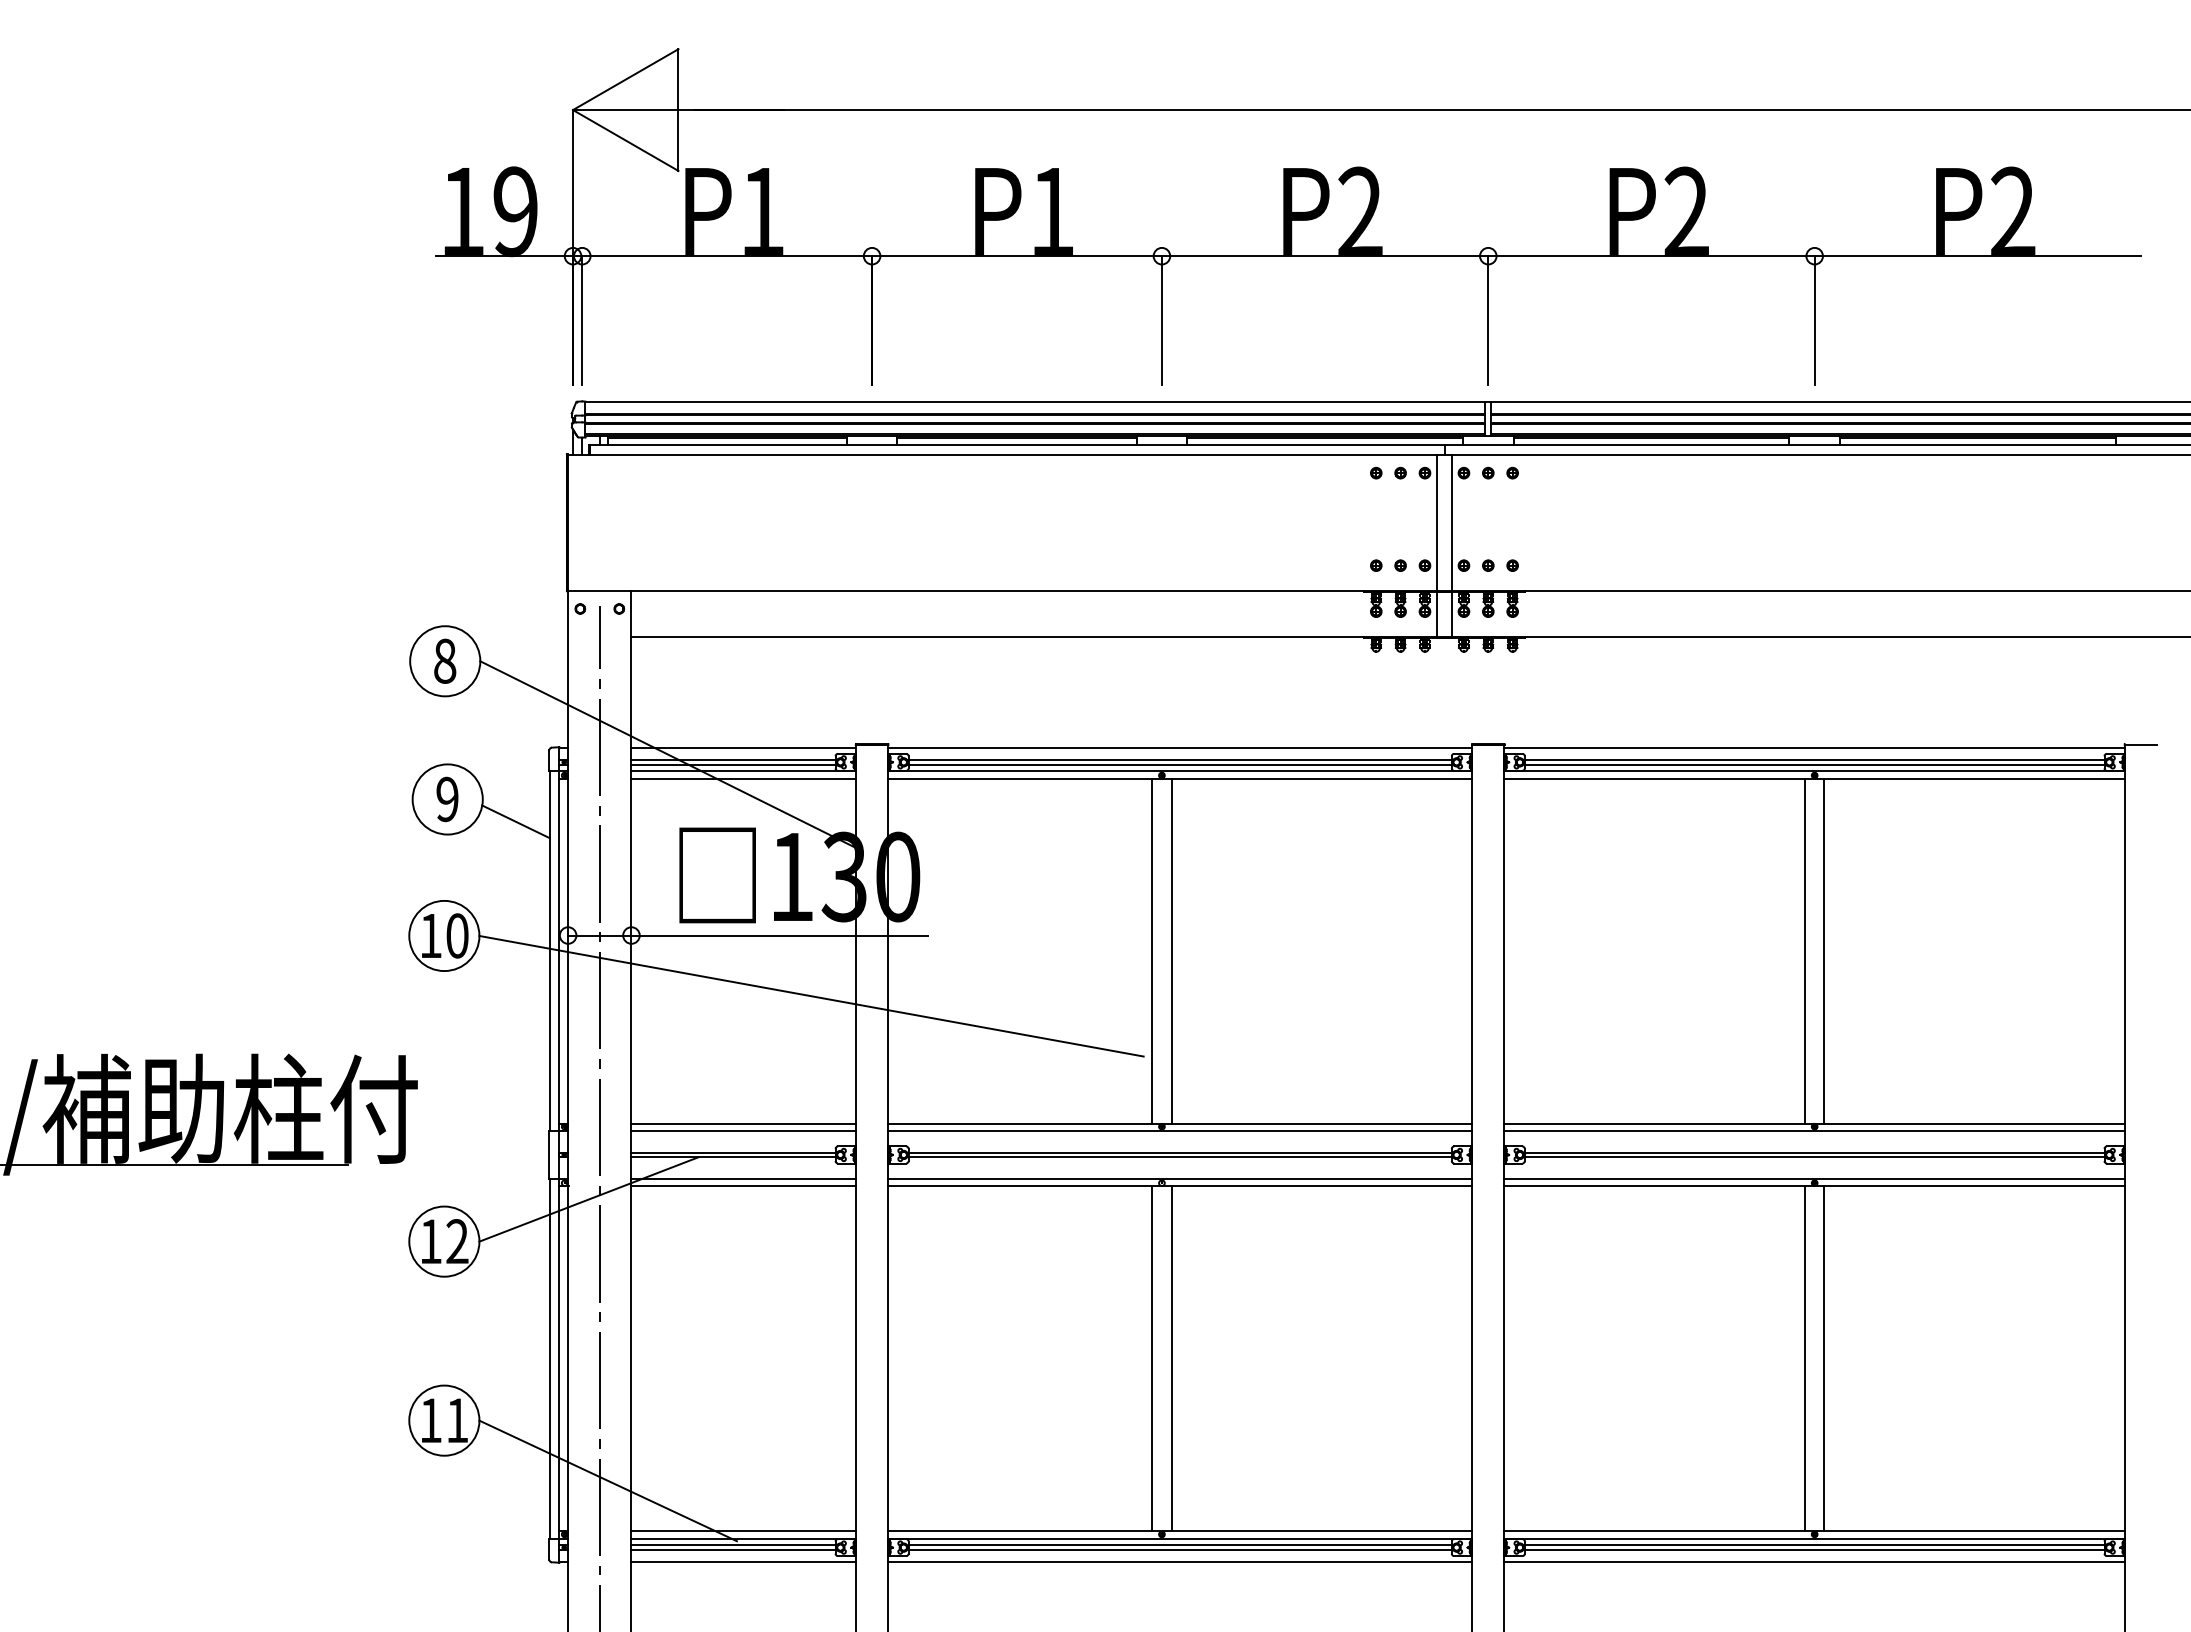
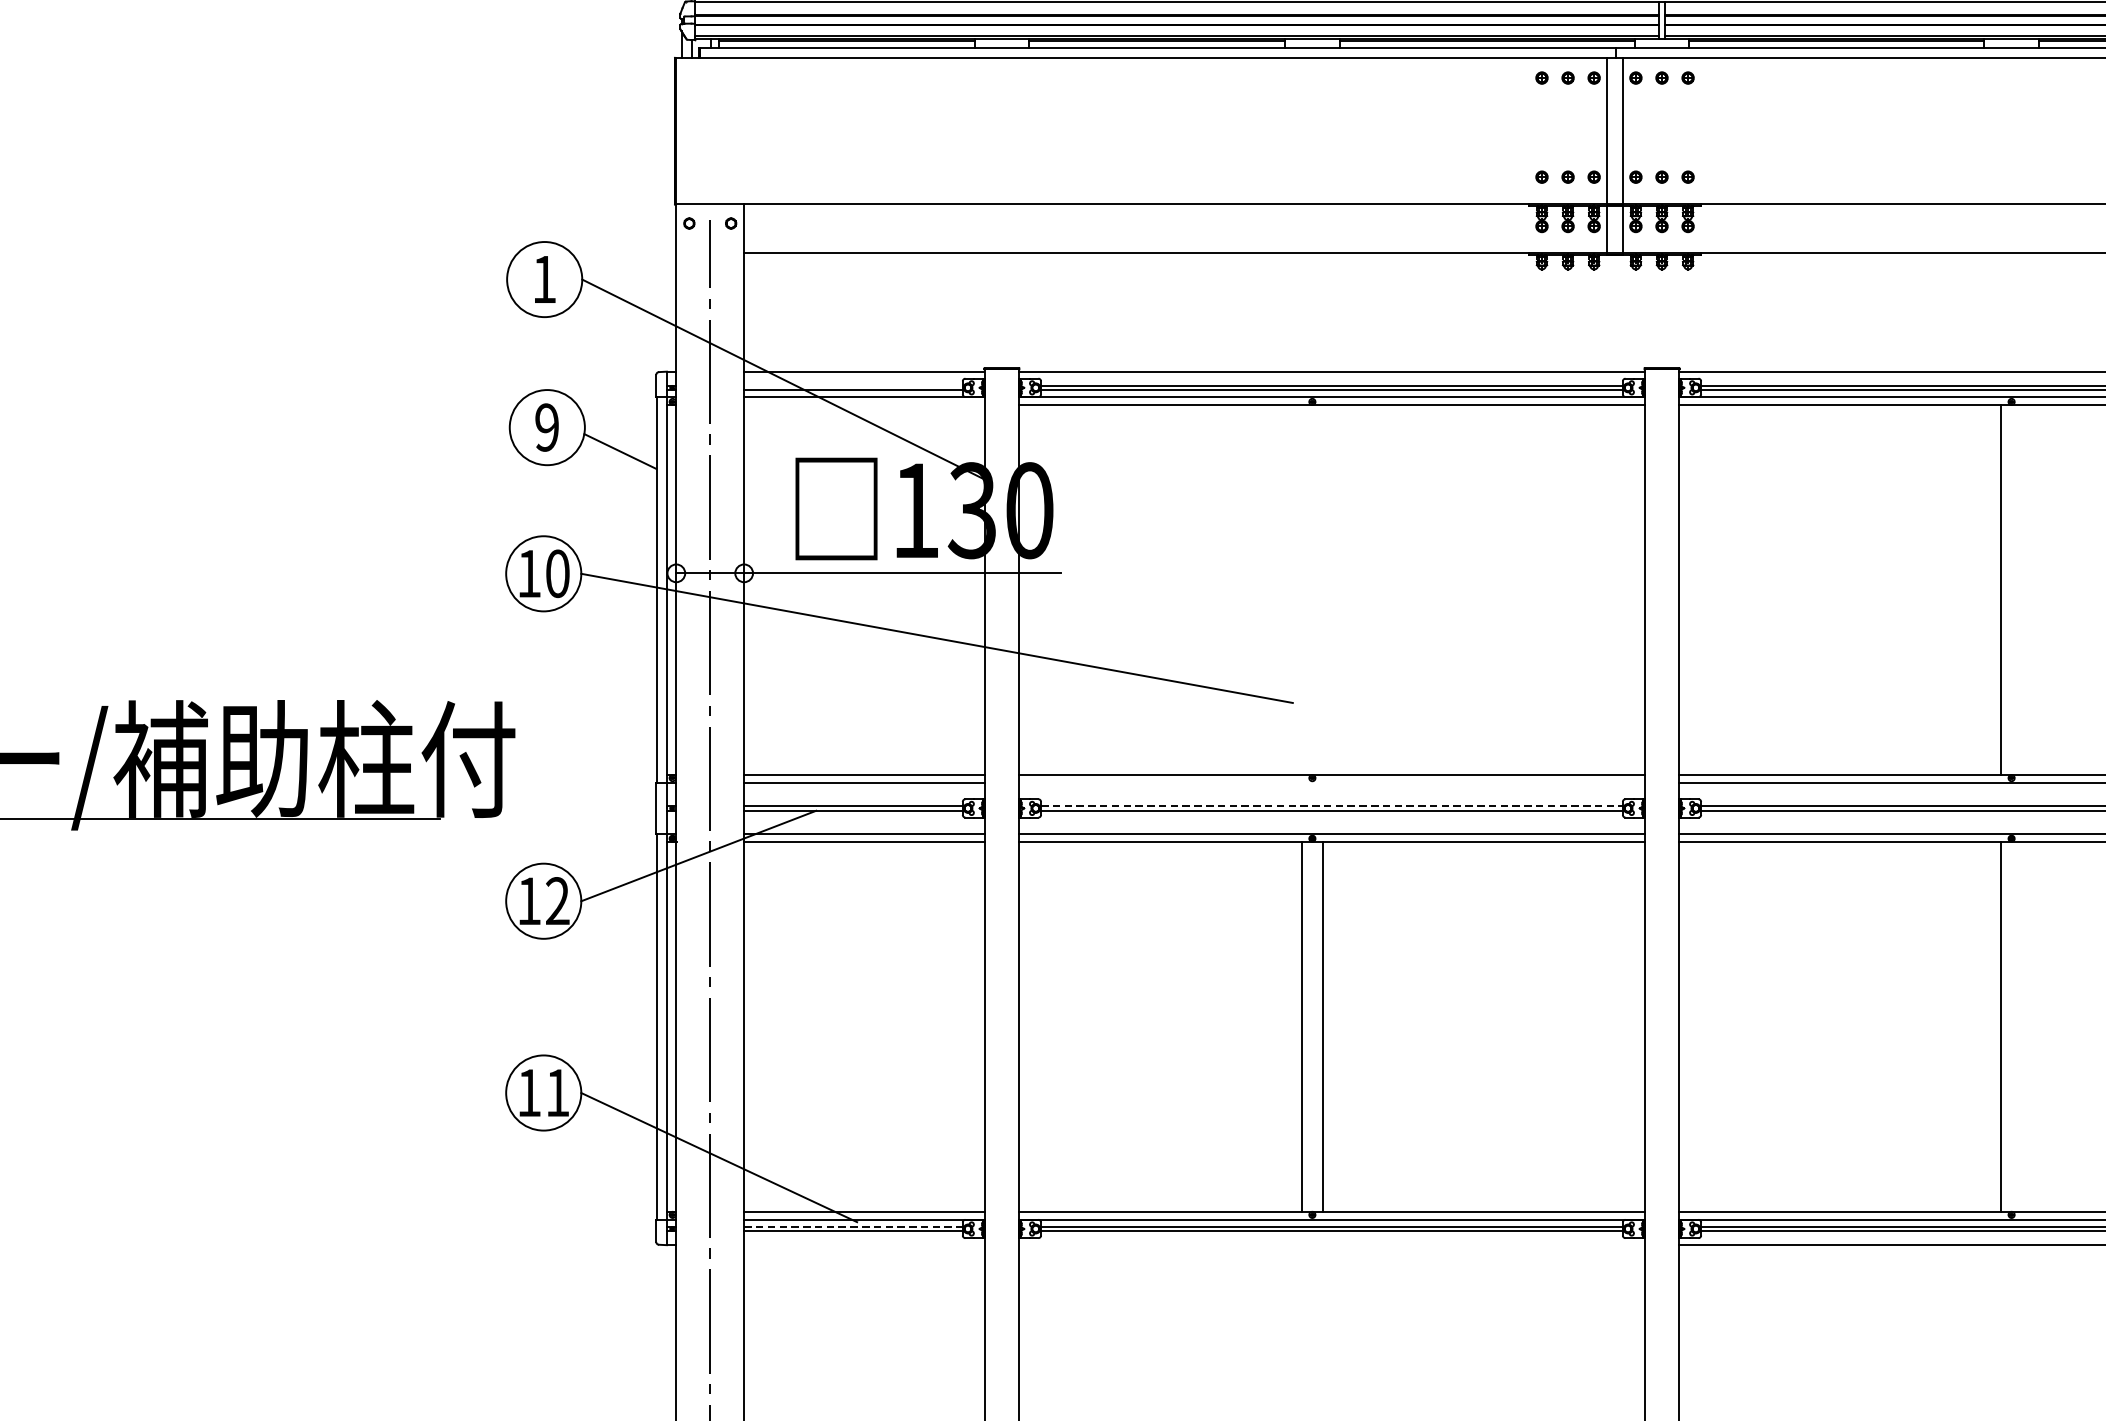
text: (445, 660) -> (544, 278), 8 -> 1
line: (732, 760) -> (852, 385), removed
line: (743, 778) -> (864, 405), removed
line: (1152, 950) -> (1302, 589), removed
line: (1171, 950) -> (1322, 589), removed
line: (1824, 950) -> (2022, 589), removed
line: (1180, 1131) -> (1332, 783), removed
line: (1180, 1152) -> (1332, 805), solid -> dashed
line: (1824, 1358) -> (2022, 1026), removed
line: (734, 1545) -> (854, 1226), solid -> dashed
line: (743, 1562) -> (864, 1244), removed
line: (1180, 1562) -> (1332, 1244), removed

